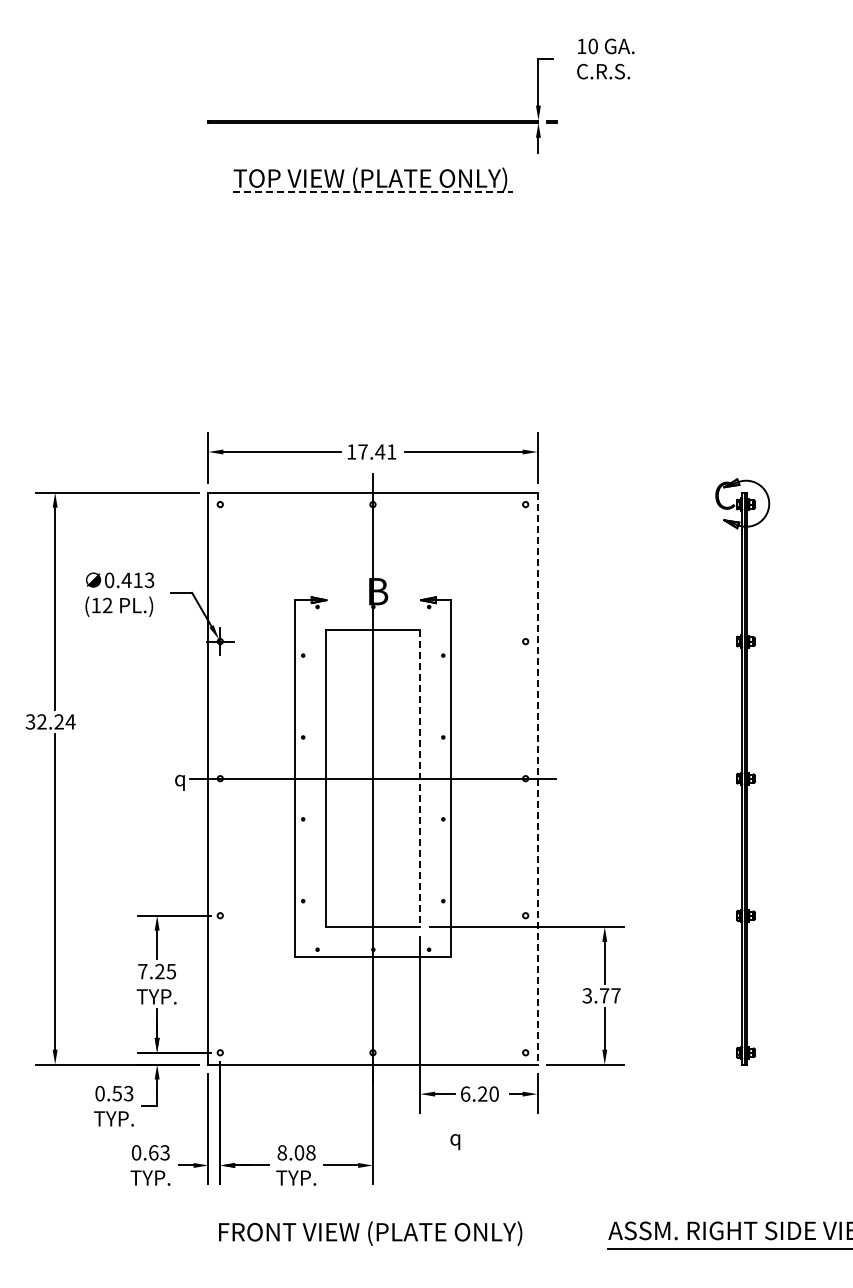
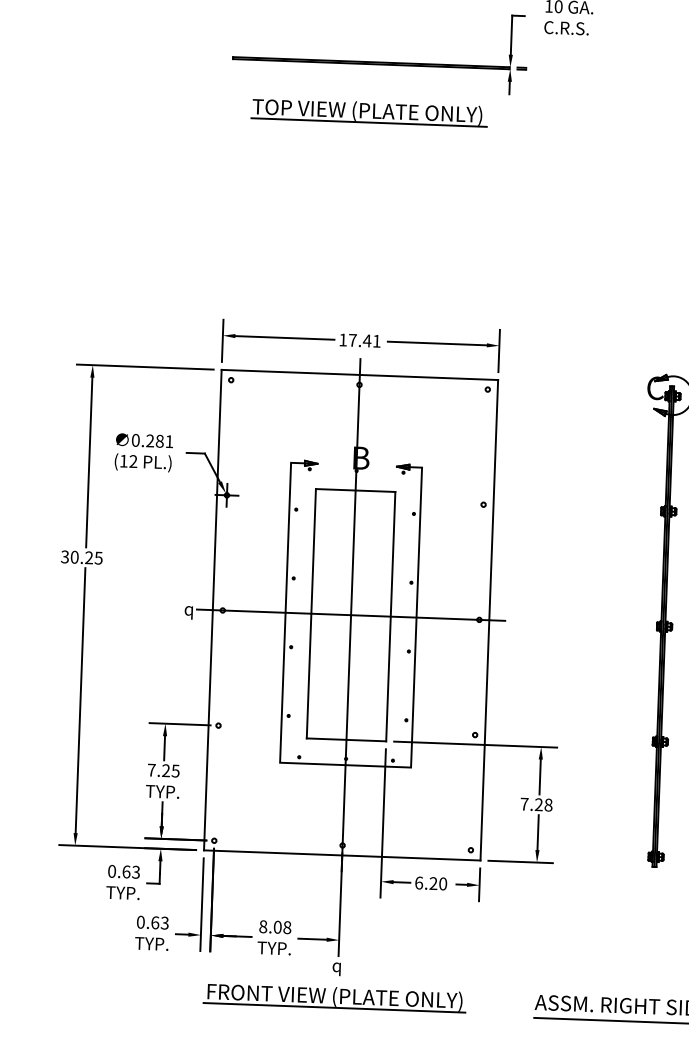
line: (373, 192) -> (369, 122), dashed -> solid
text: (137, 580) -> (159, 441), 0.413 -> 0.281
text: (56, 721) -> (86, 557), 32.24 -> 30.25
line: (537, 778) -> (489, 620), dashed -> solid
line: (420, 779) -> (390, 617), dashed -> solid
text: (601, 995) -> (536, 804), 3.77 -> 7.28
text: (117, 1093) -> (126, 871), 0.53 -> 0.63
text: (455, 1142) -> (336, 969), moved
line: (370, 1246) -> (334, 1008), added

